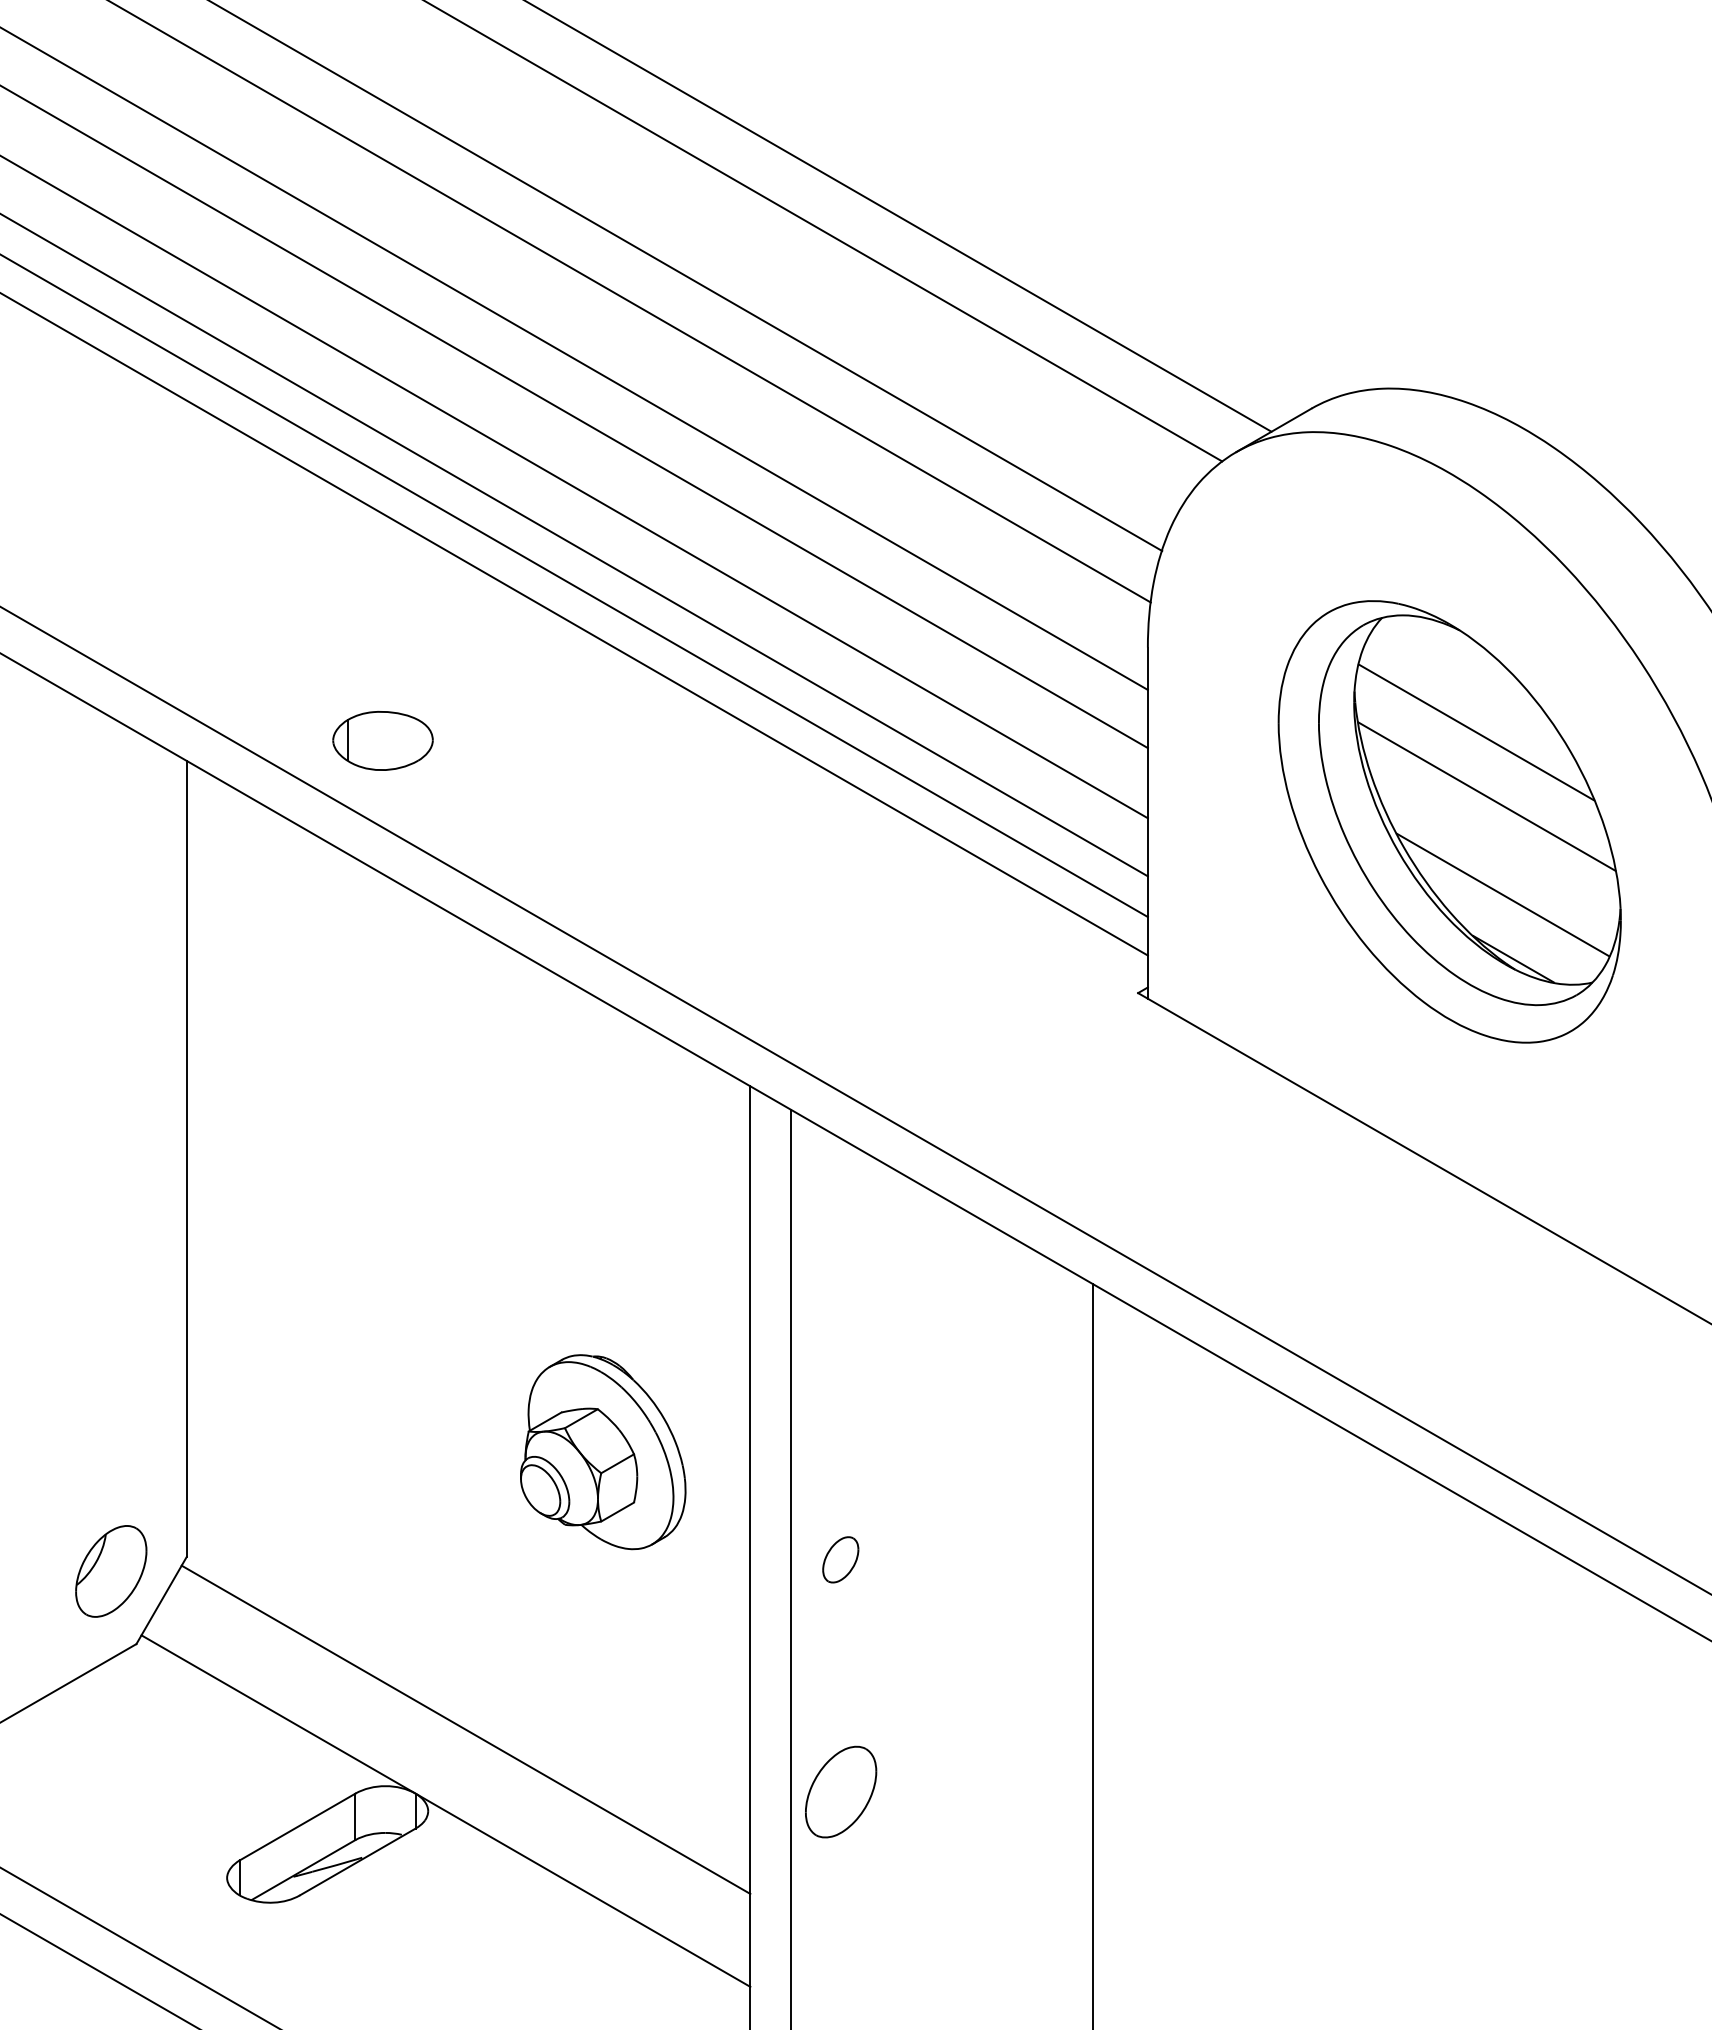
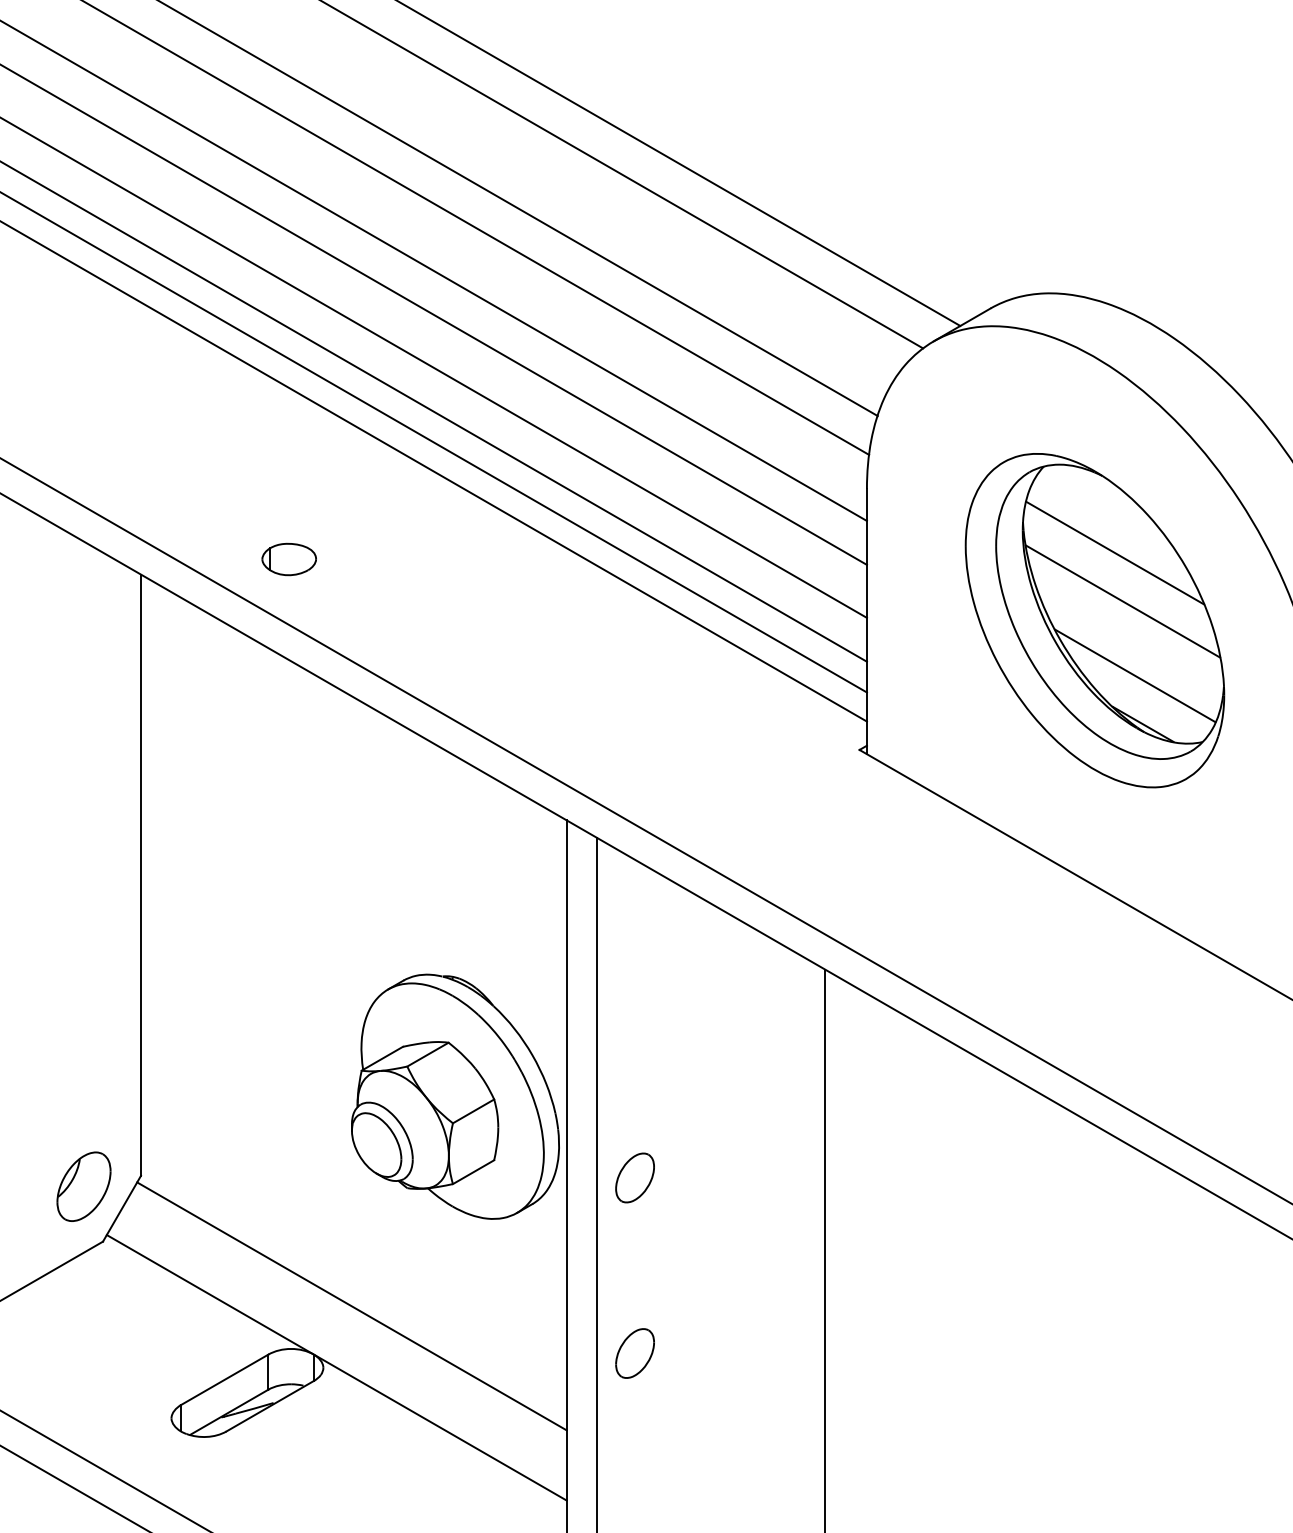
part: (382, 740) -> (288, 559), size x0.71
part: (603, 1451) -> (455, 1096), size x1.67
part: (840, 1559) -> (634, 1177), size x1.43
part: (840, 1792) -> (634, 1353), size x0.71

